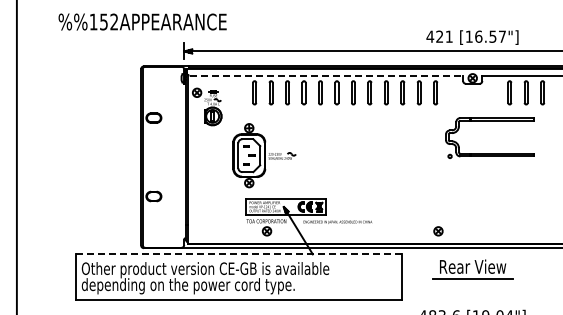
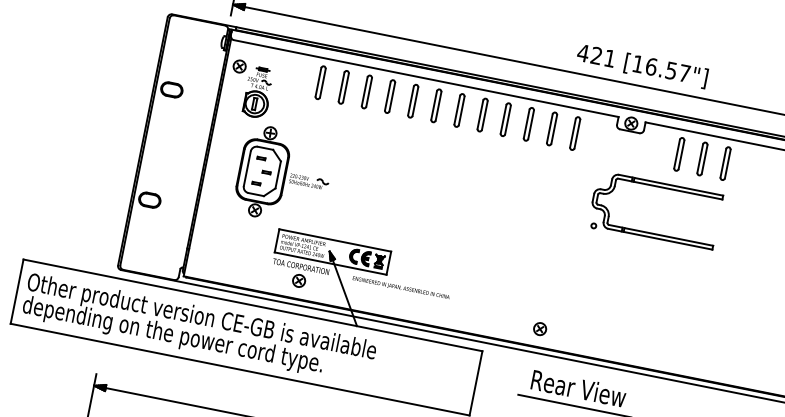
line: (326, 75) -> (426, 78), dashed -> solid
part: (489, 121) -> (659, 187), moved
part: (264, 155) -> (284, 175), moved
line: (239, 254) -> (253, 305), dashed -> solid

